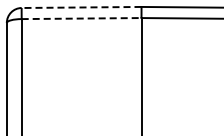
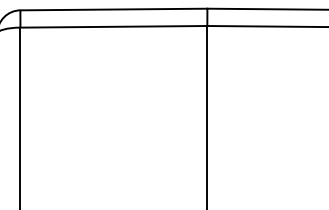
line: (81, 7) -> (113, 9), dashed -> solid
line: (81, 18) -> (113, 26), dashed -> solid

